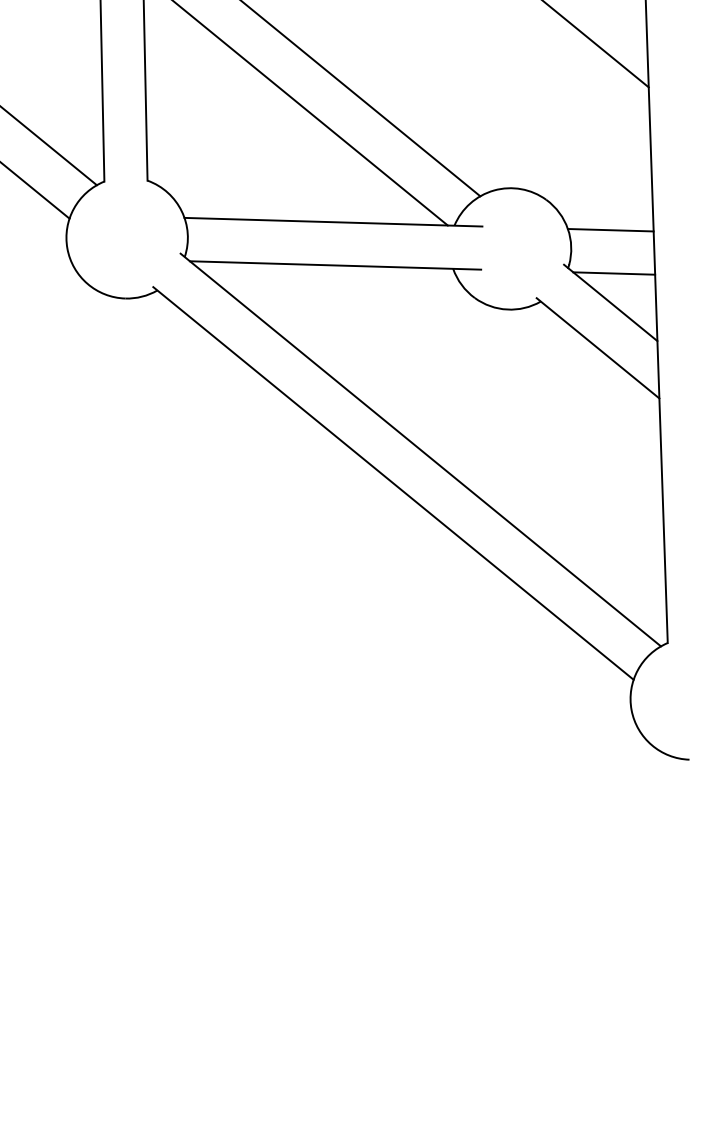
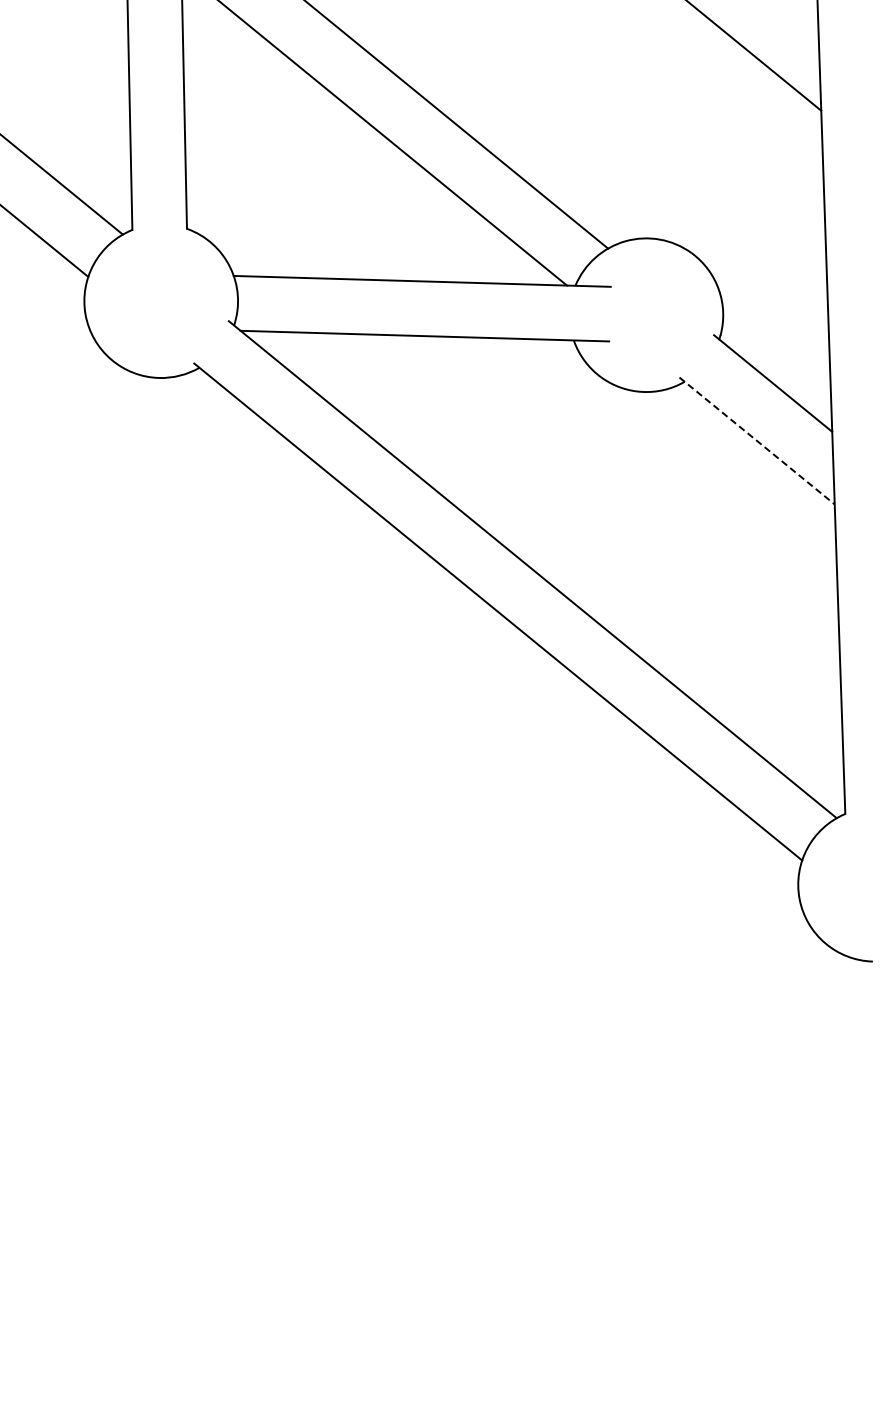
line: (611, 230) -> (773, 291), removed
line: (614, 272) -> (777, 345), removed
line: (598, 348) -> (757, 441), solid -> dashed

